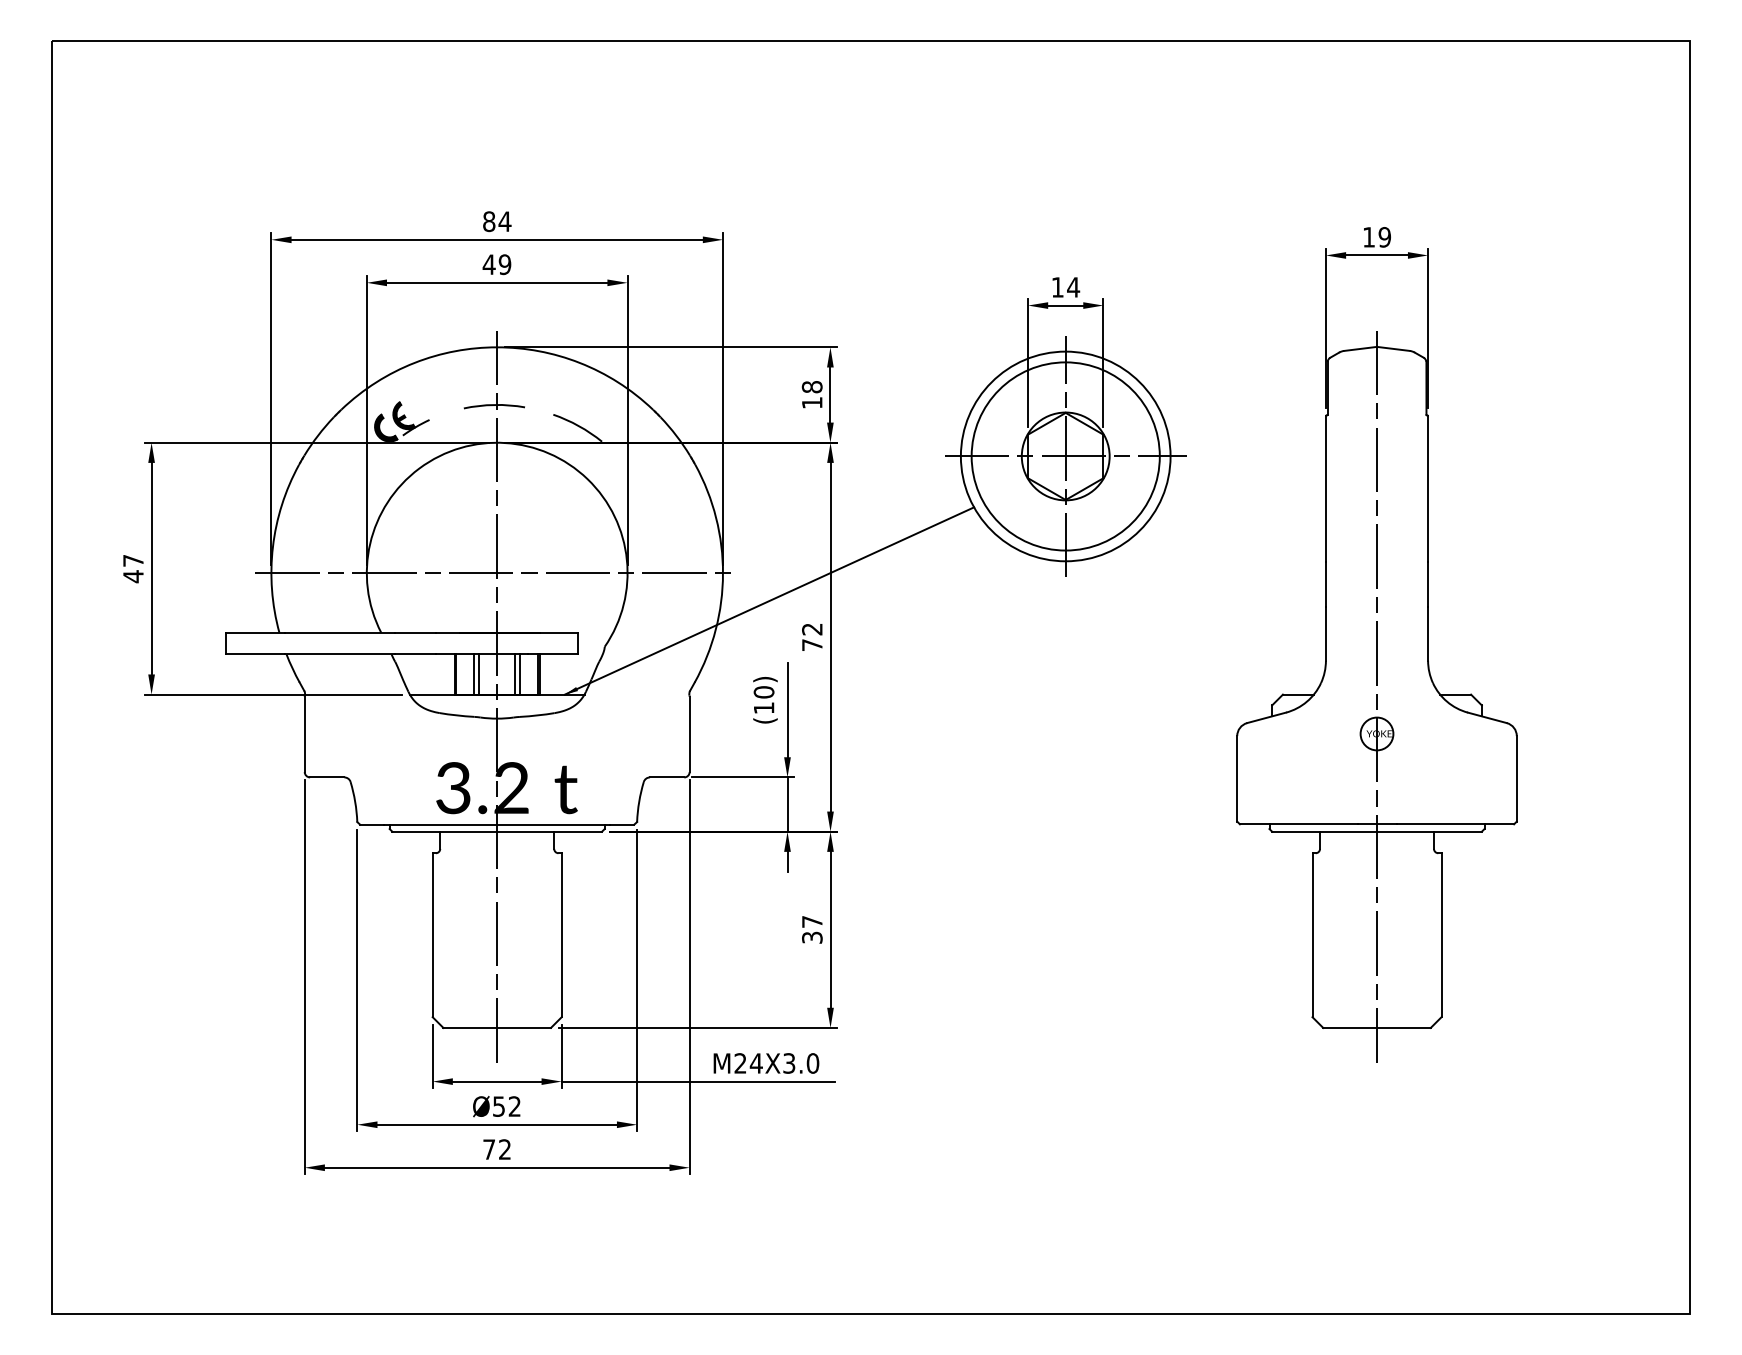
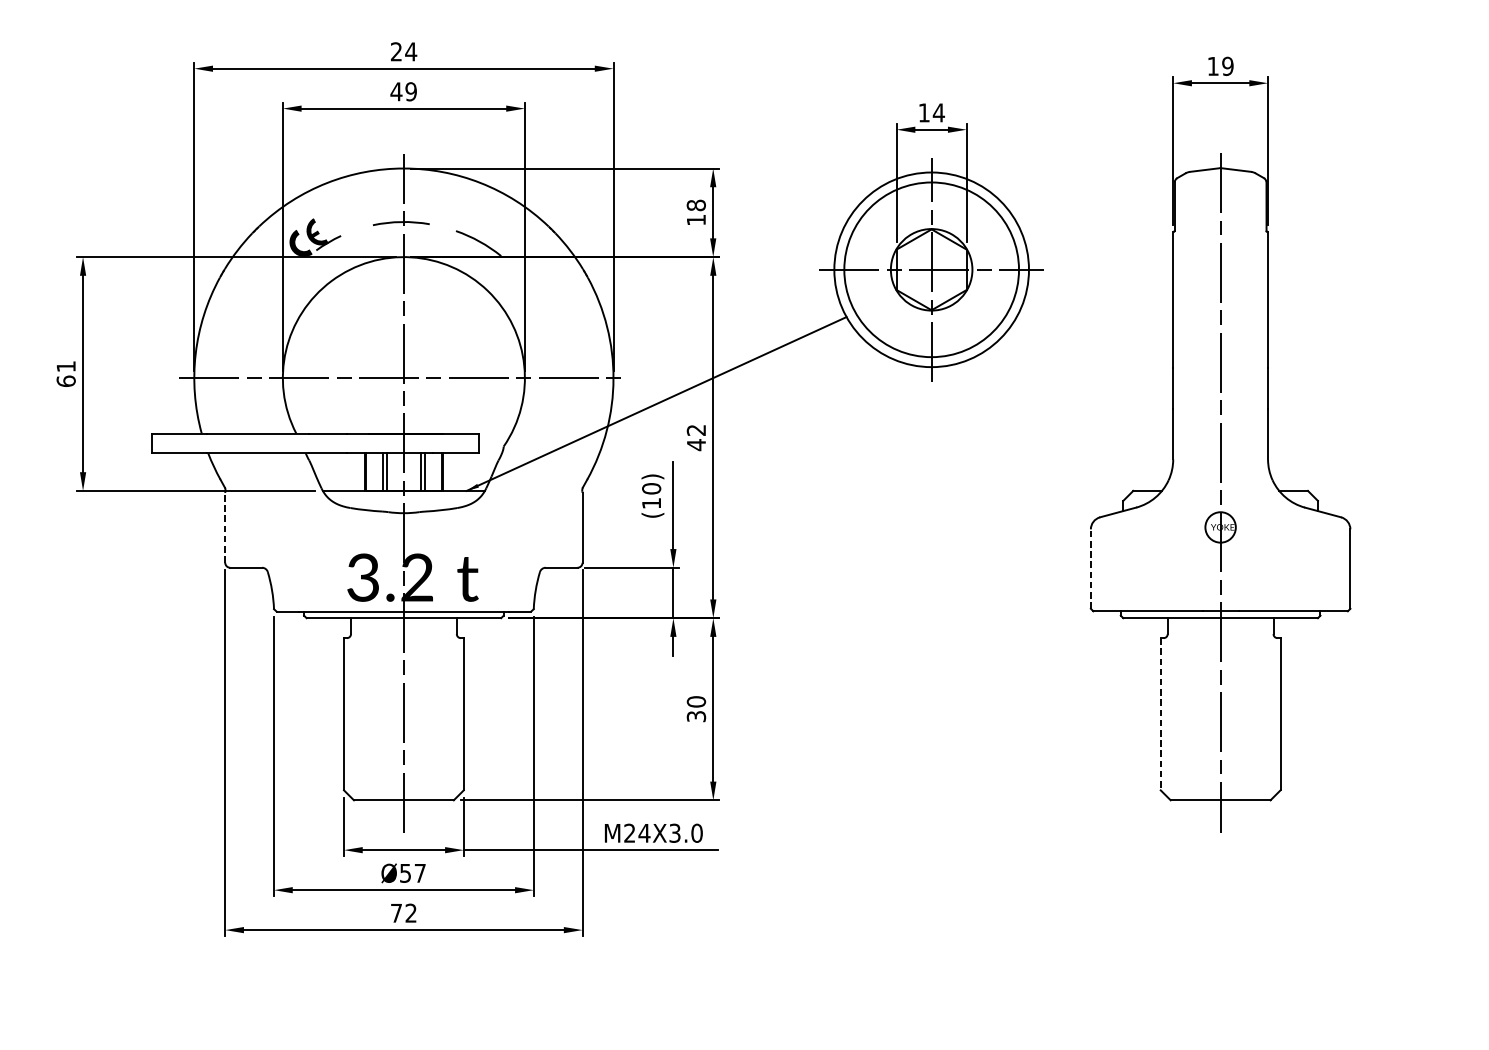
text: (489, 221) -> (396, 51), 84 -> 24
text: (133, 569) -> (66, 374), 47 -> 61
text: (812, 644) -> (696, 444), 72 -> 42
line: (304, 734) -> (225, 527), solid -> dashed
line: (1237, 778) -> (1091, 568), solid -> dashed
text: (812, 921) -> (696, 701), 37 -> 30
line: (1312, 935) -> (1160, 714), solid -> dashed
text: (514, 1106) -> (419, 873), Ø52 -> Ø57

